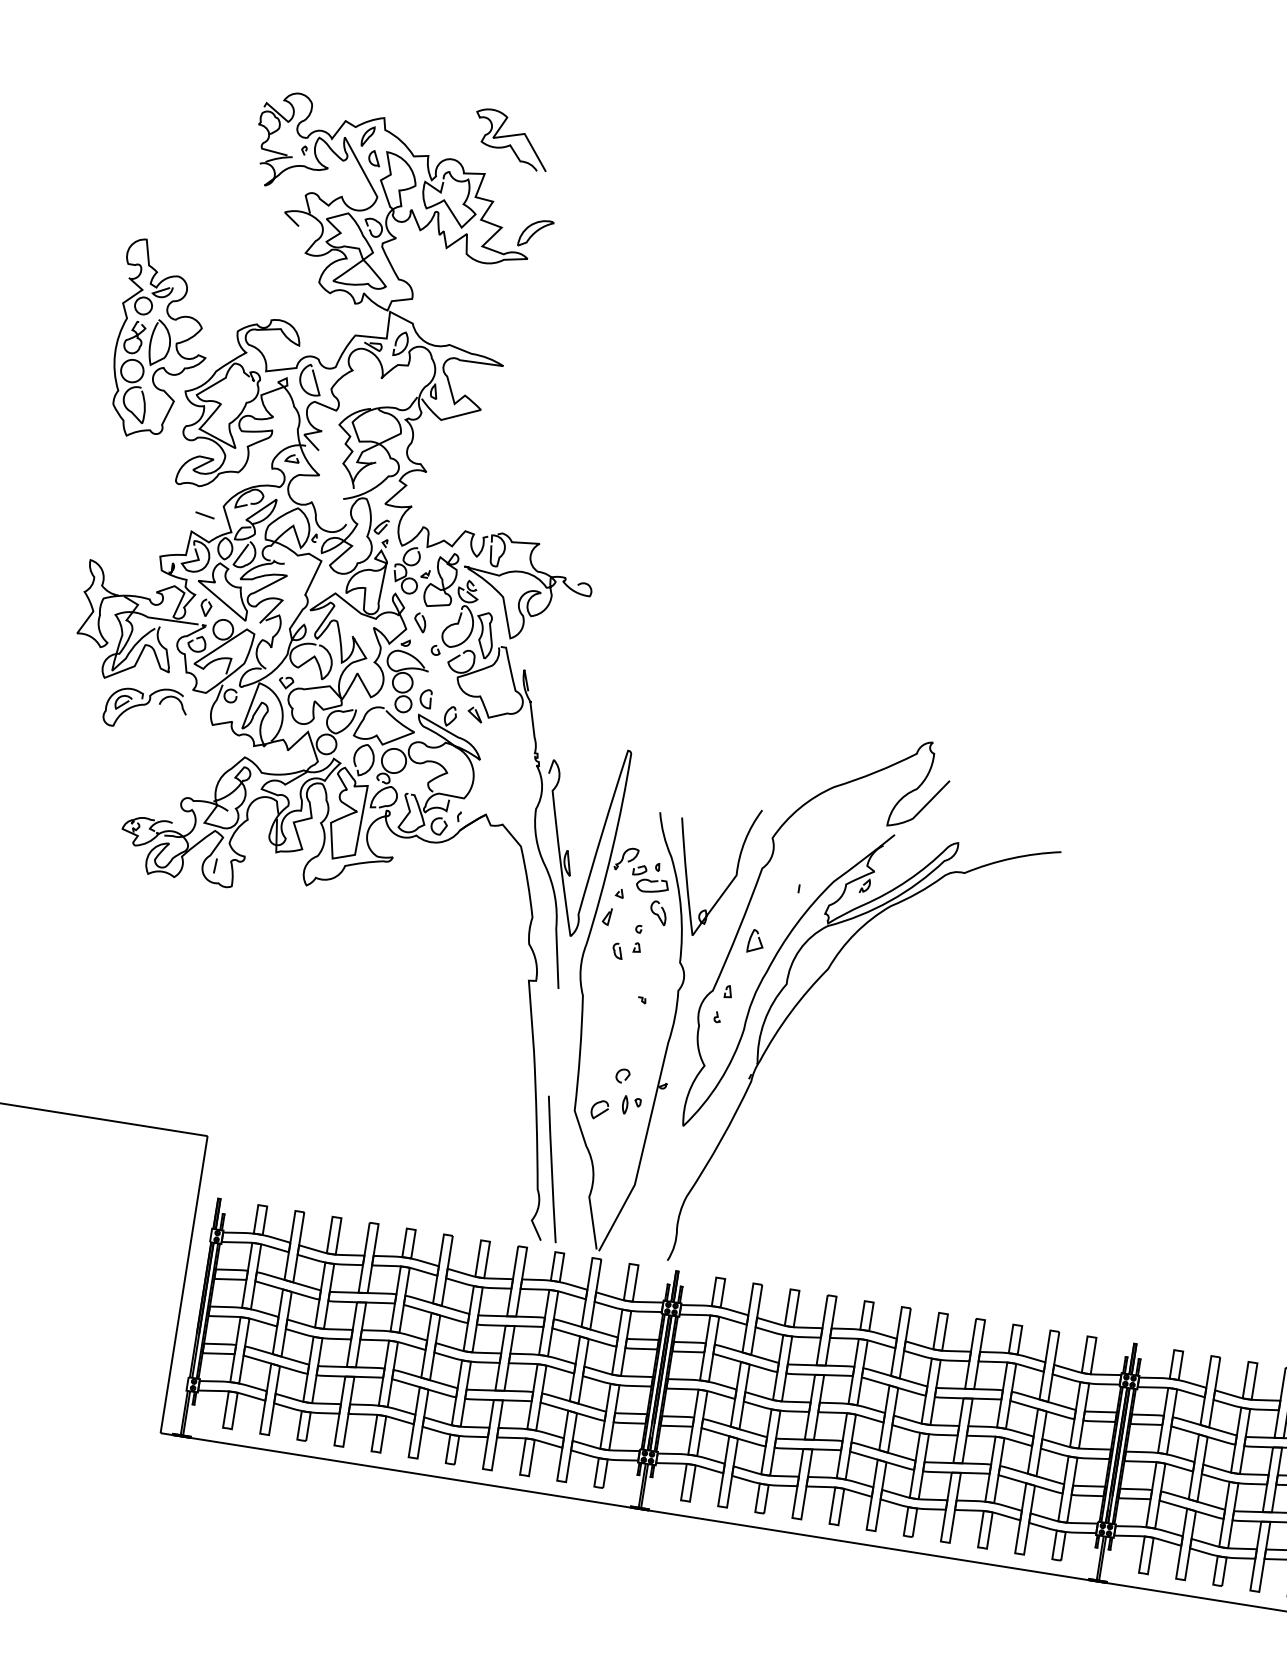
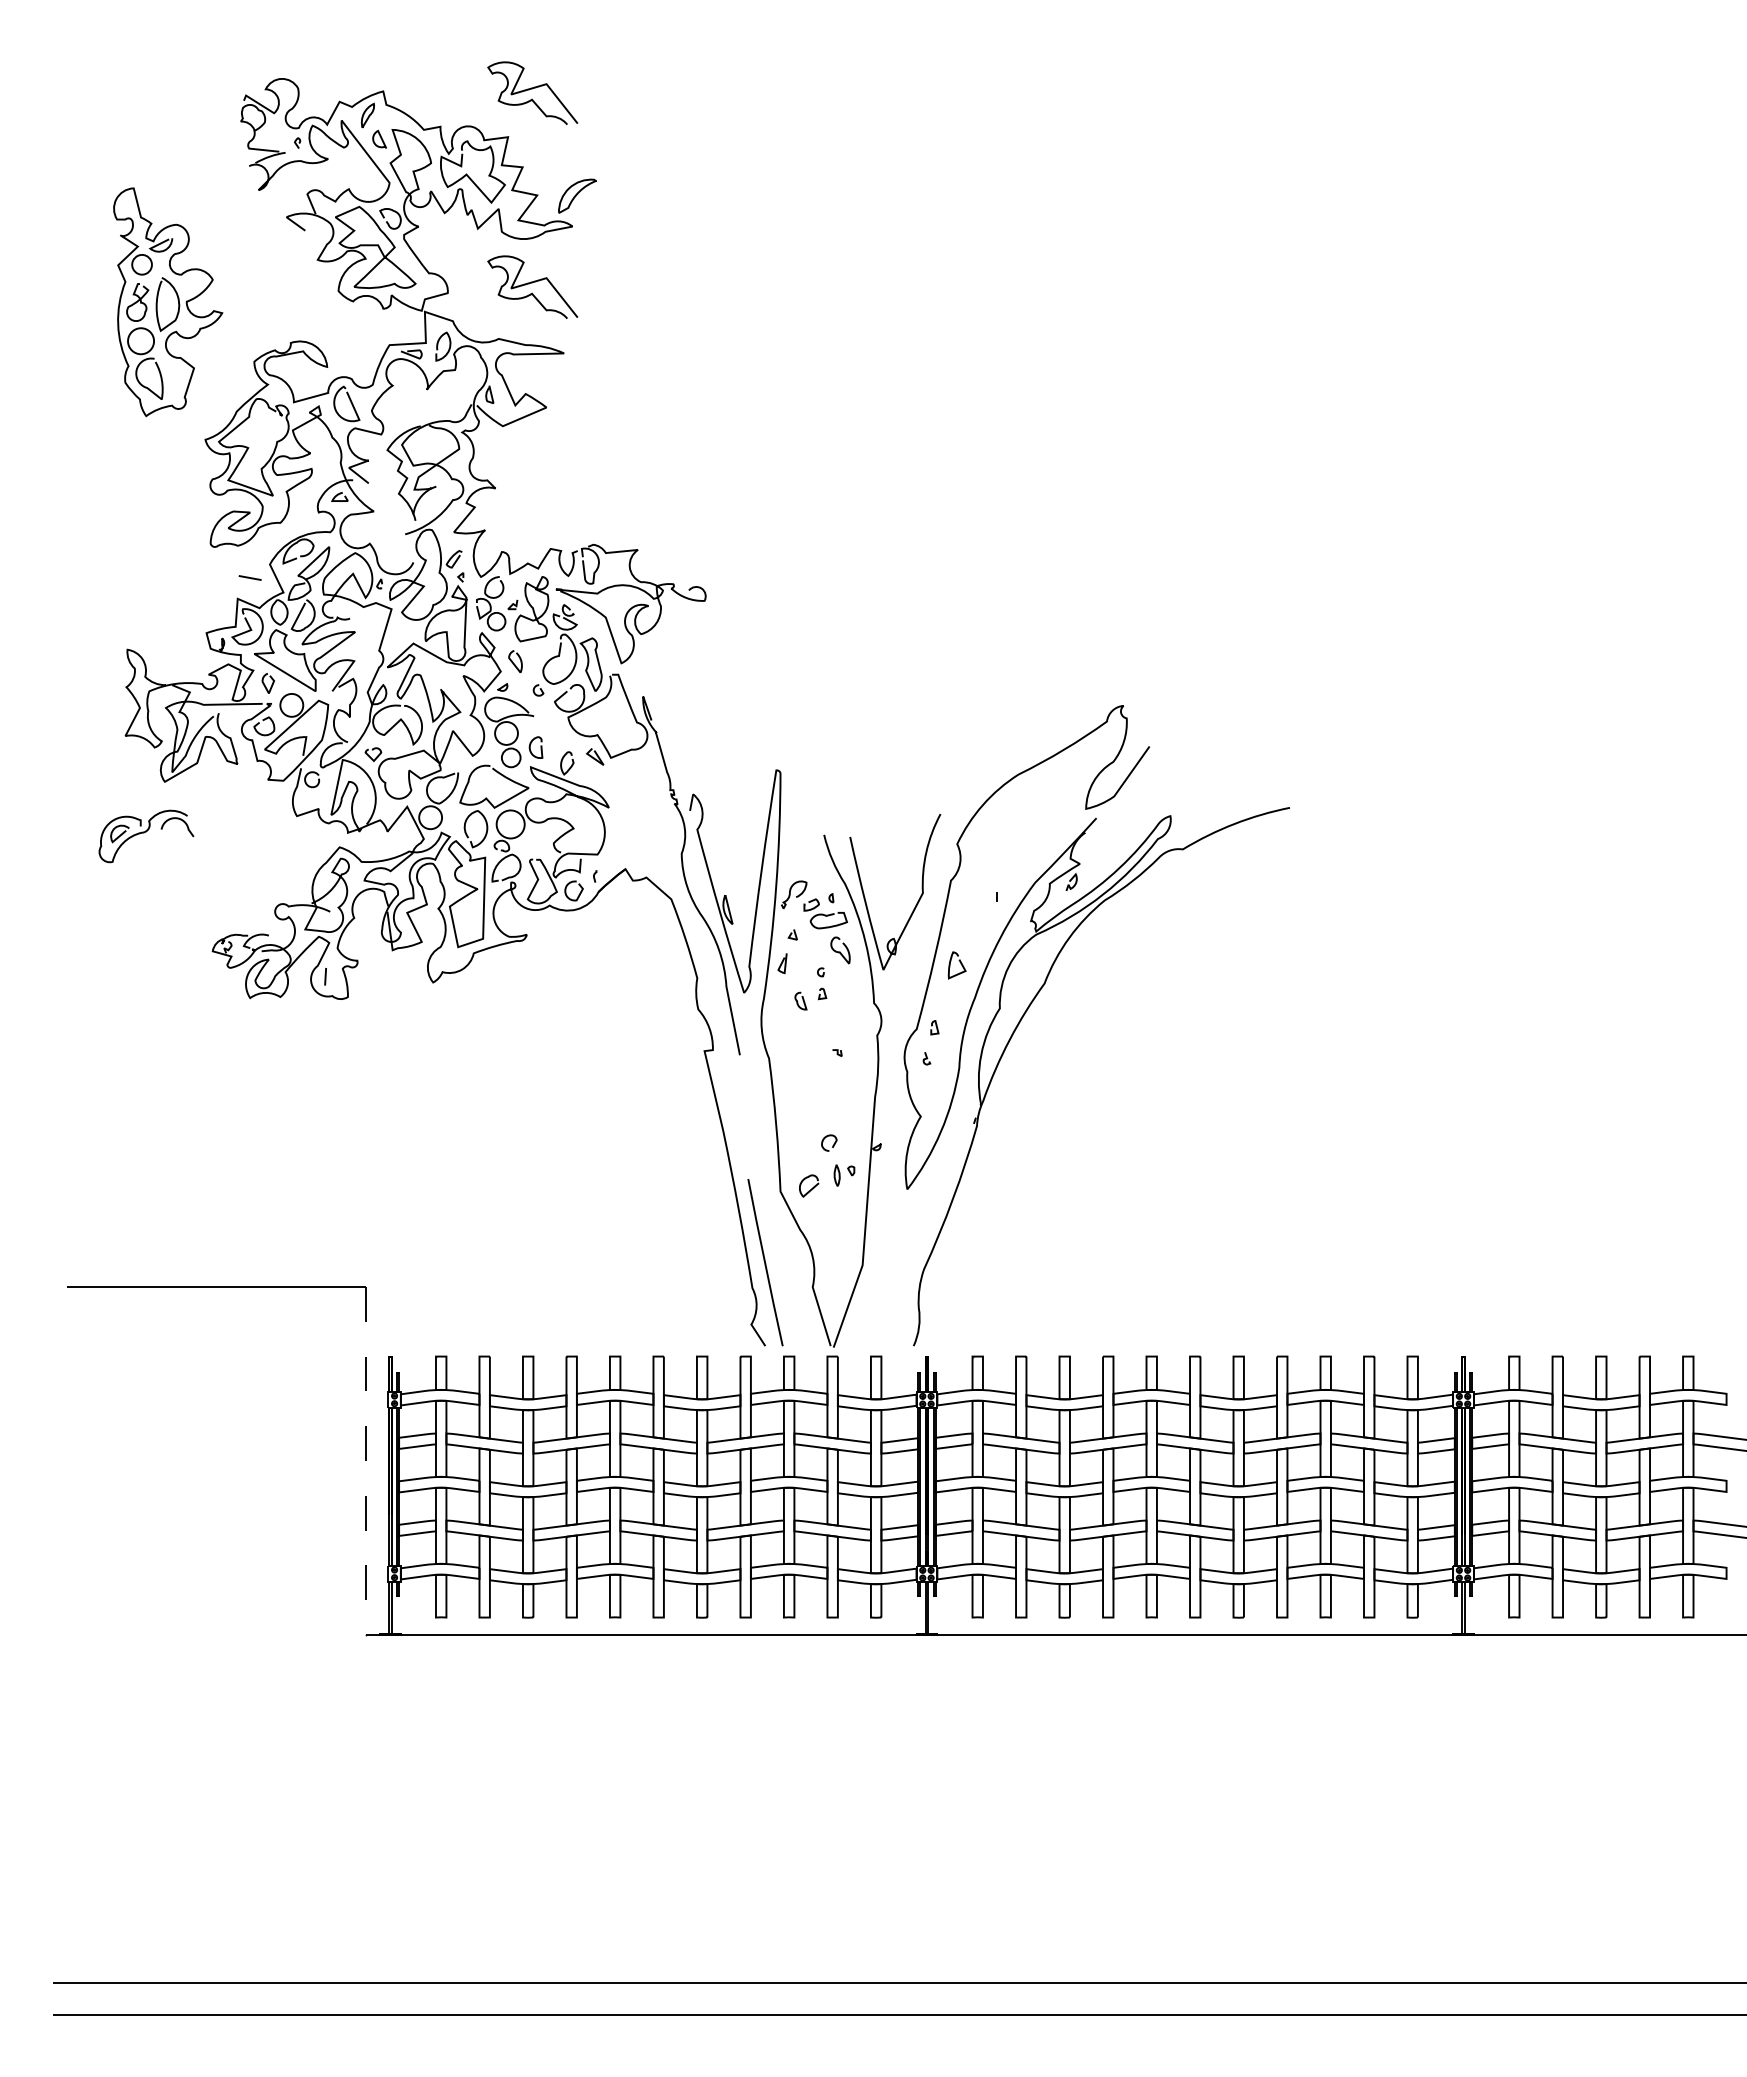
curve: (485, 302) -> (532, 283), added
part: (161, 341) -> (168, 302), moved
part: (145, 708) -> (146, 836), moved
line: (184, 1284) -> (365, 1460), solid -> dashed

